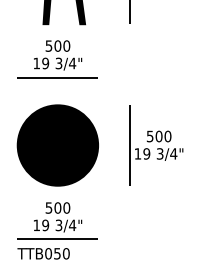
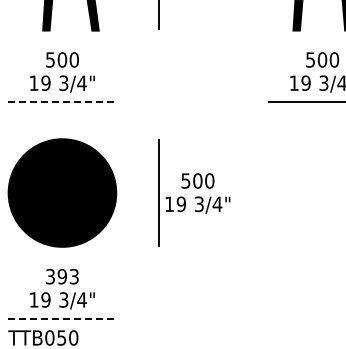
line: (57, 77) -> (62, 102), solid -> dashed
text: (57, 207) -> (62, 276), 500 -> 393
line: (57, 239) -> (62, 318), solid -> dashed

